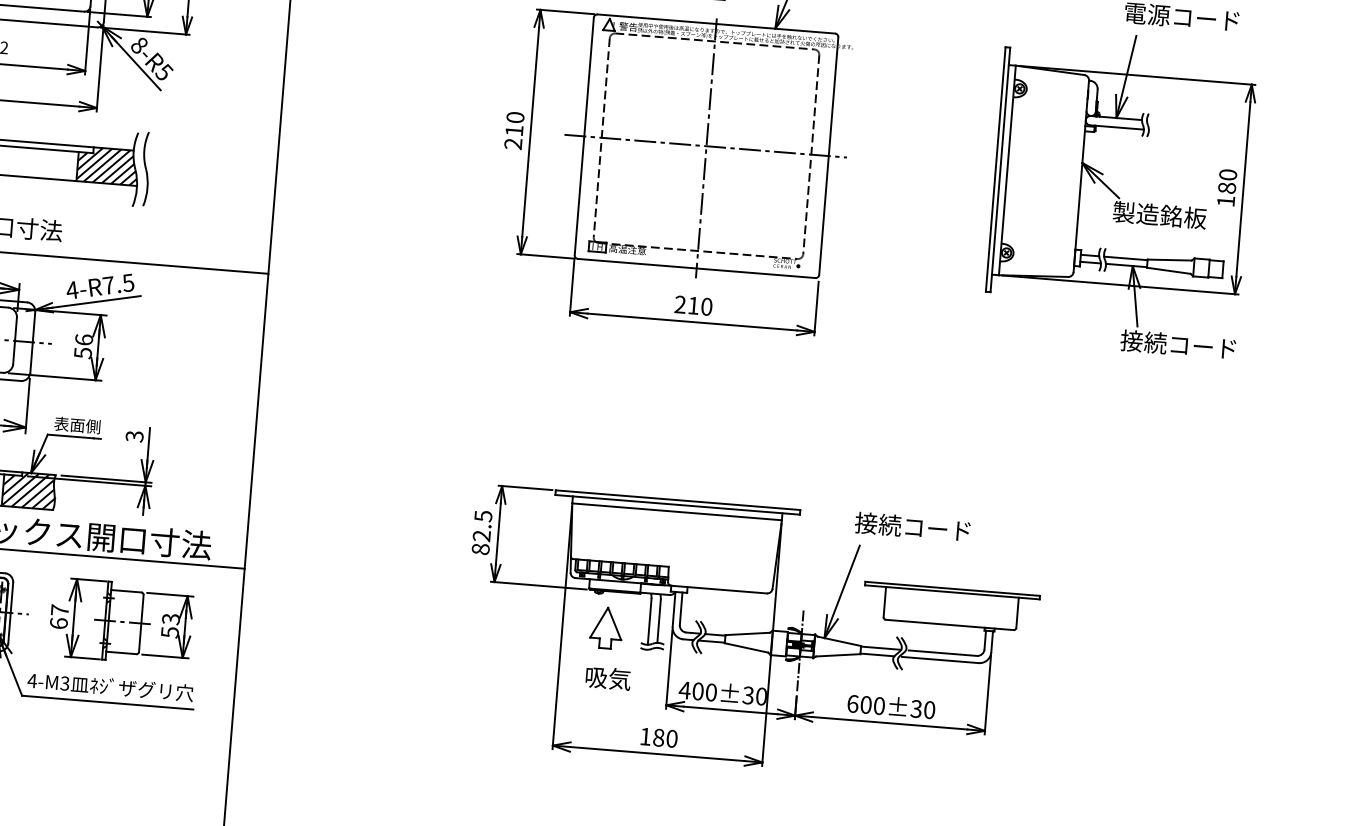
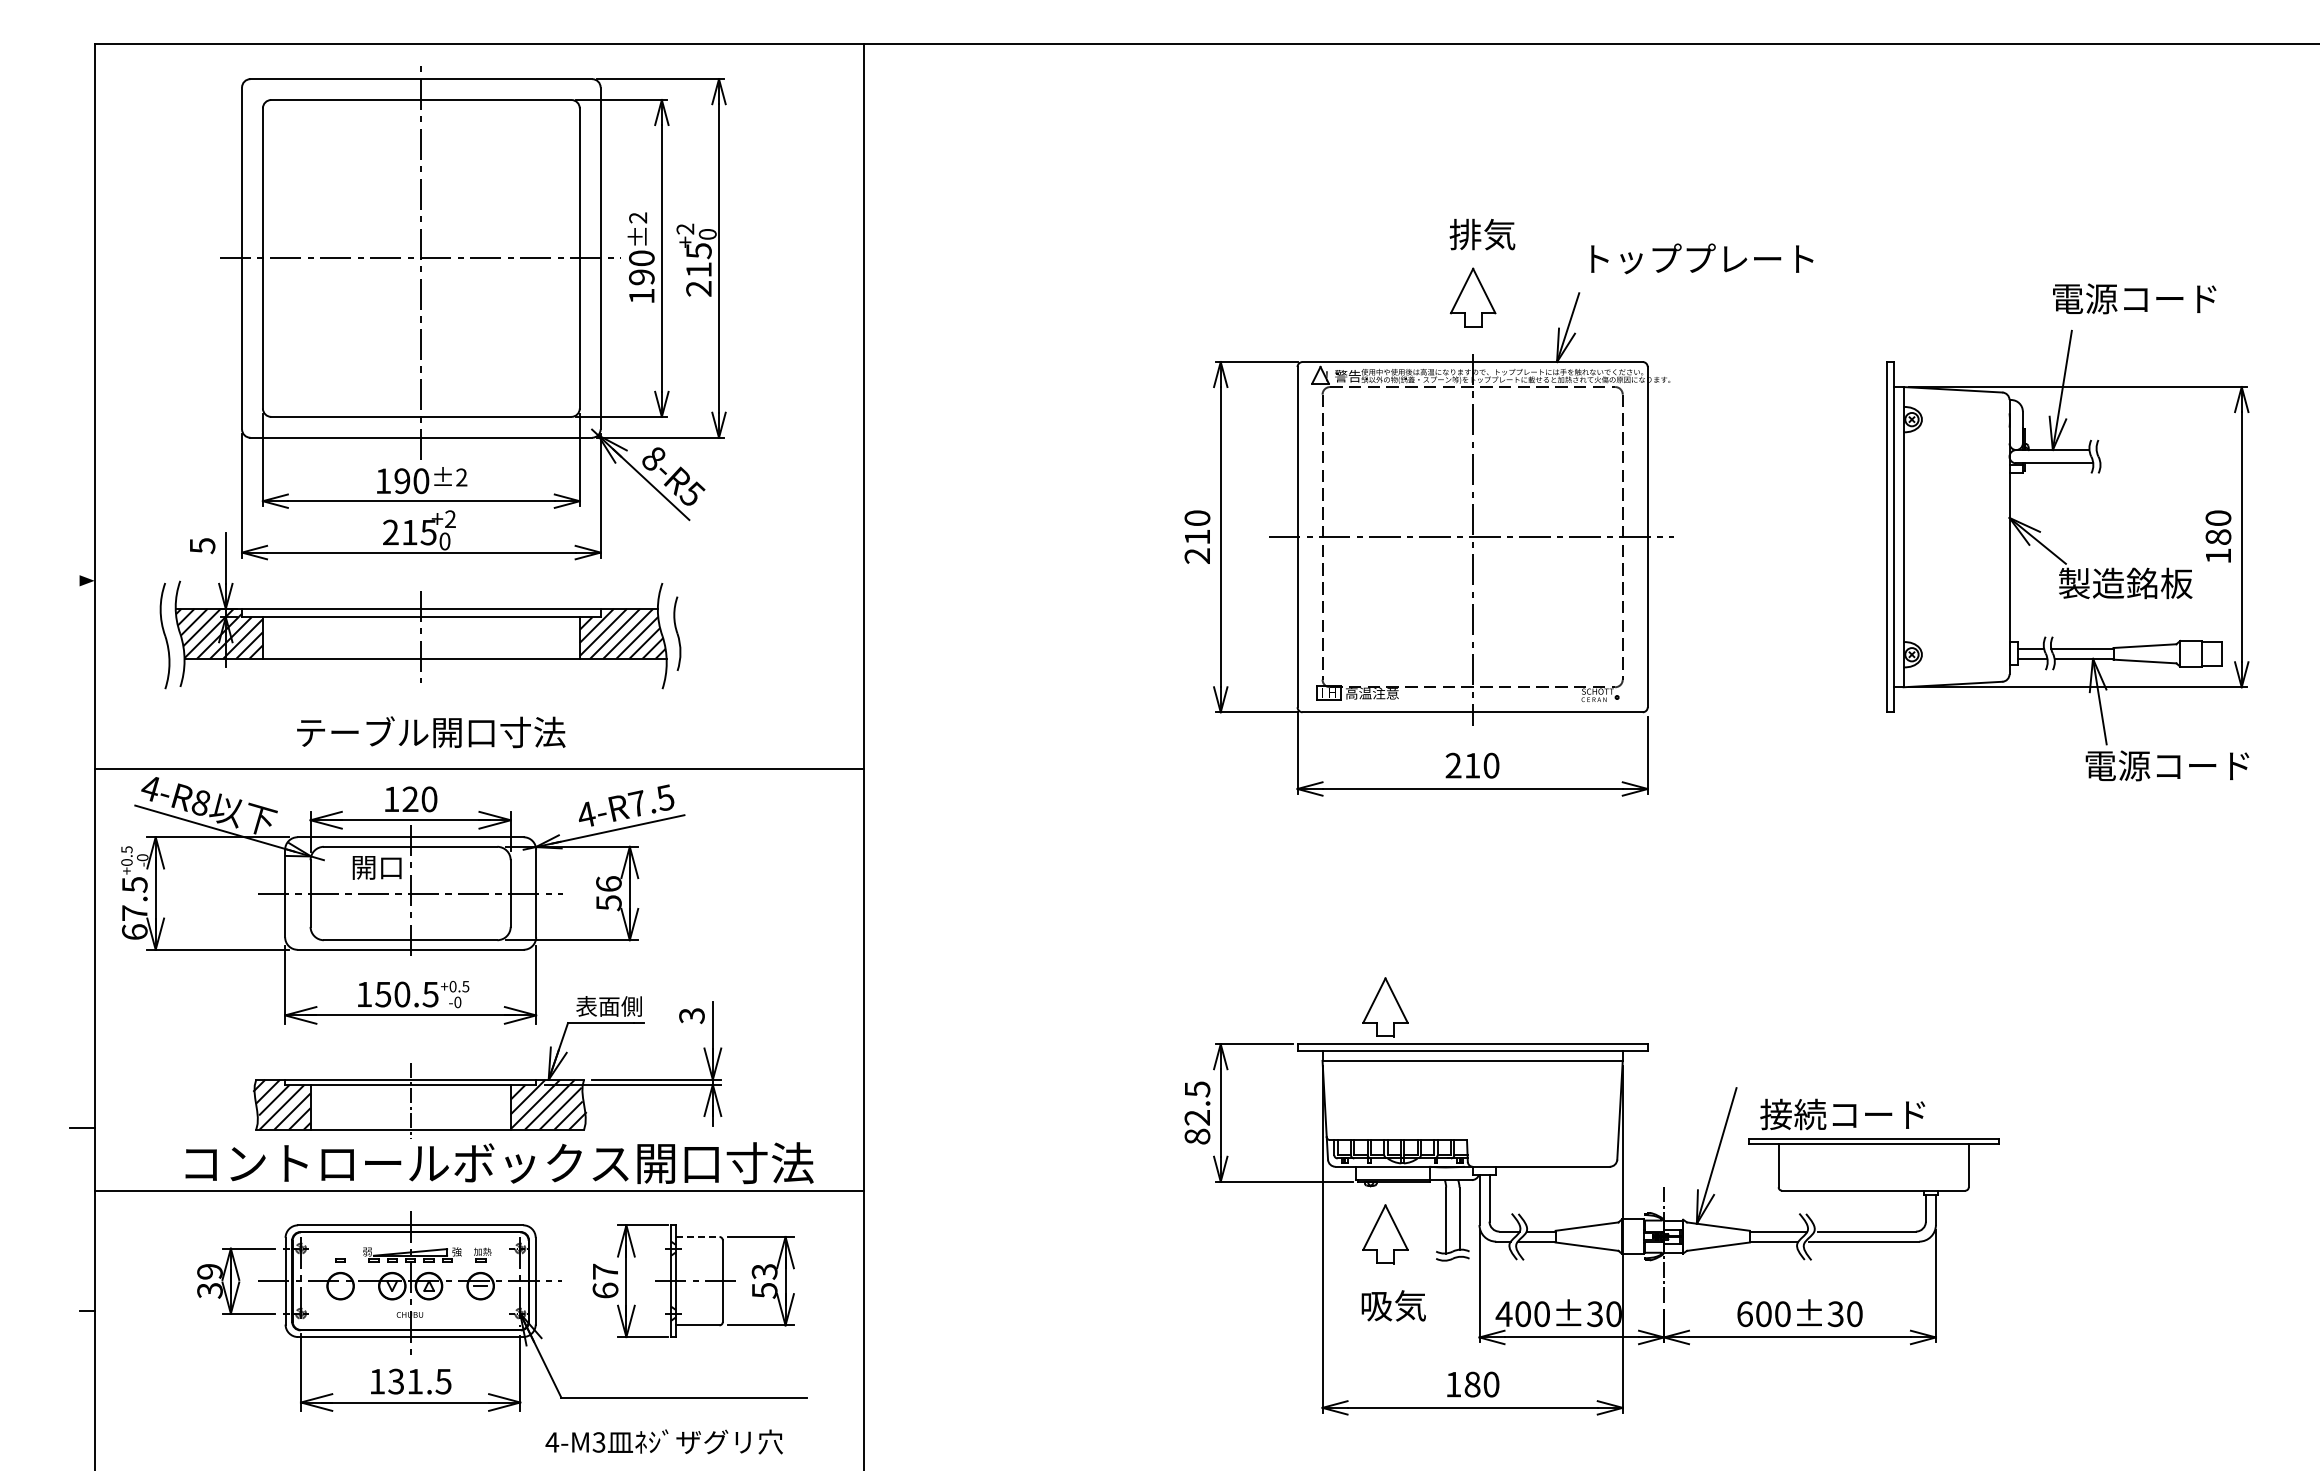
part: (146, 168) -> (677, 633), size x0.7
text: (1143, 341) -> (2117, 765), 接続コード -> 電源コード
part: (619, 469) -> (1385, 1007), added
text: (912, 526) -> (1842, 1114), moved
line: (126, 590) -> (697, 1236), solid -> dashed
text: (110, 686) -> (663, 1441), moved

